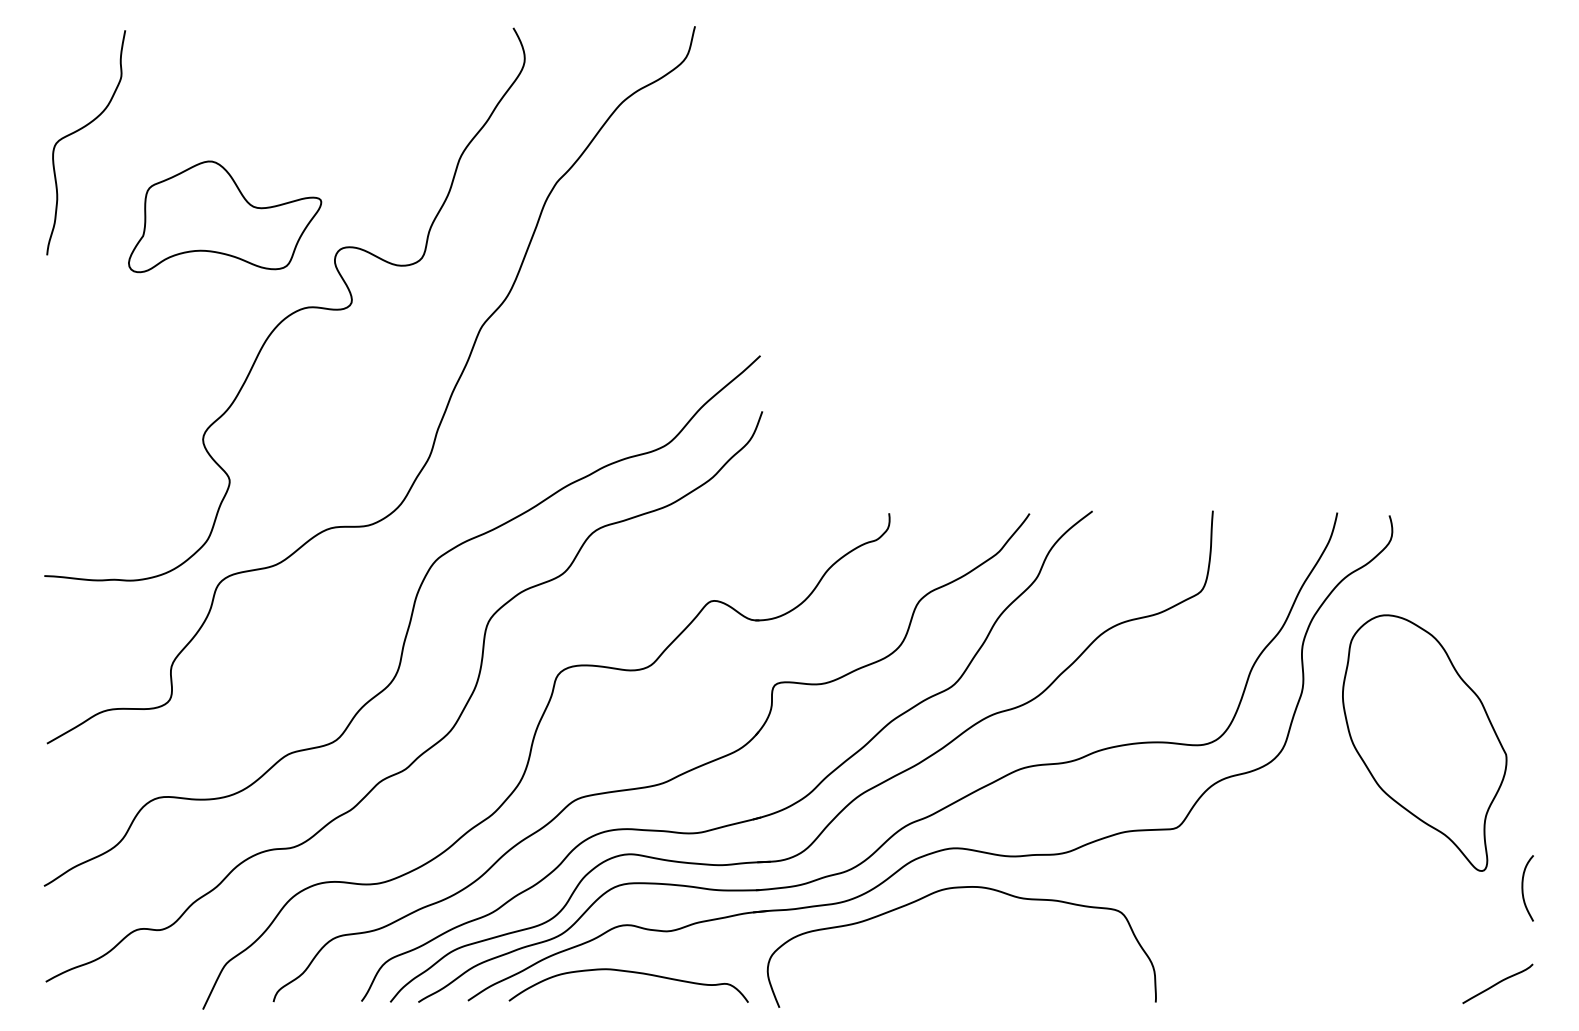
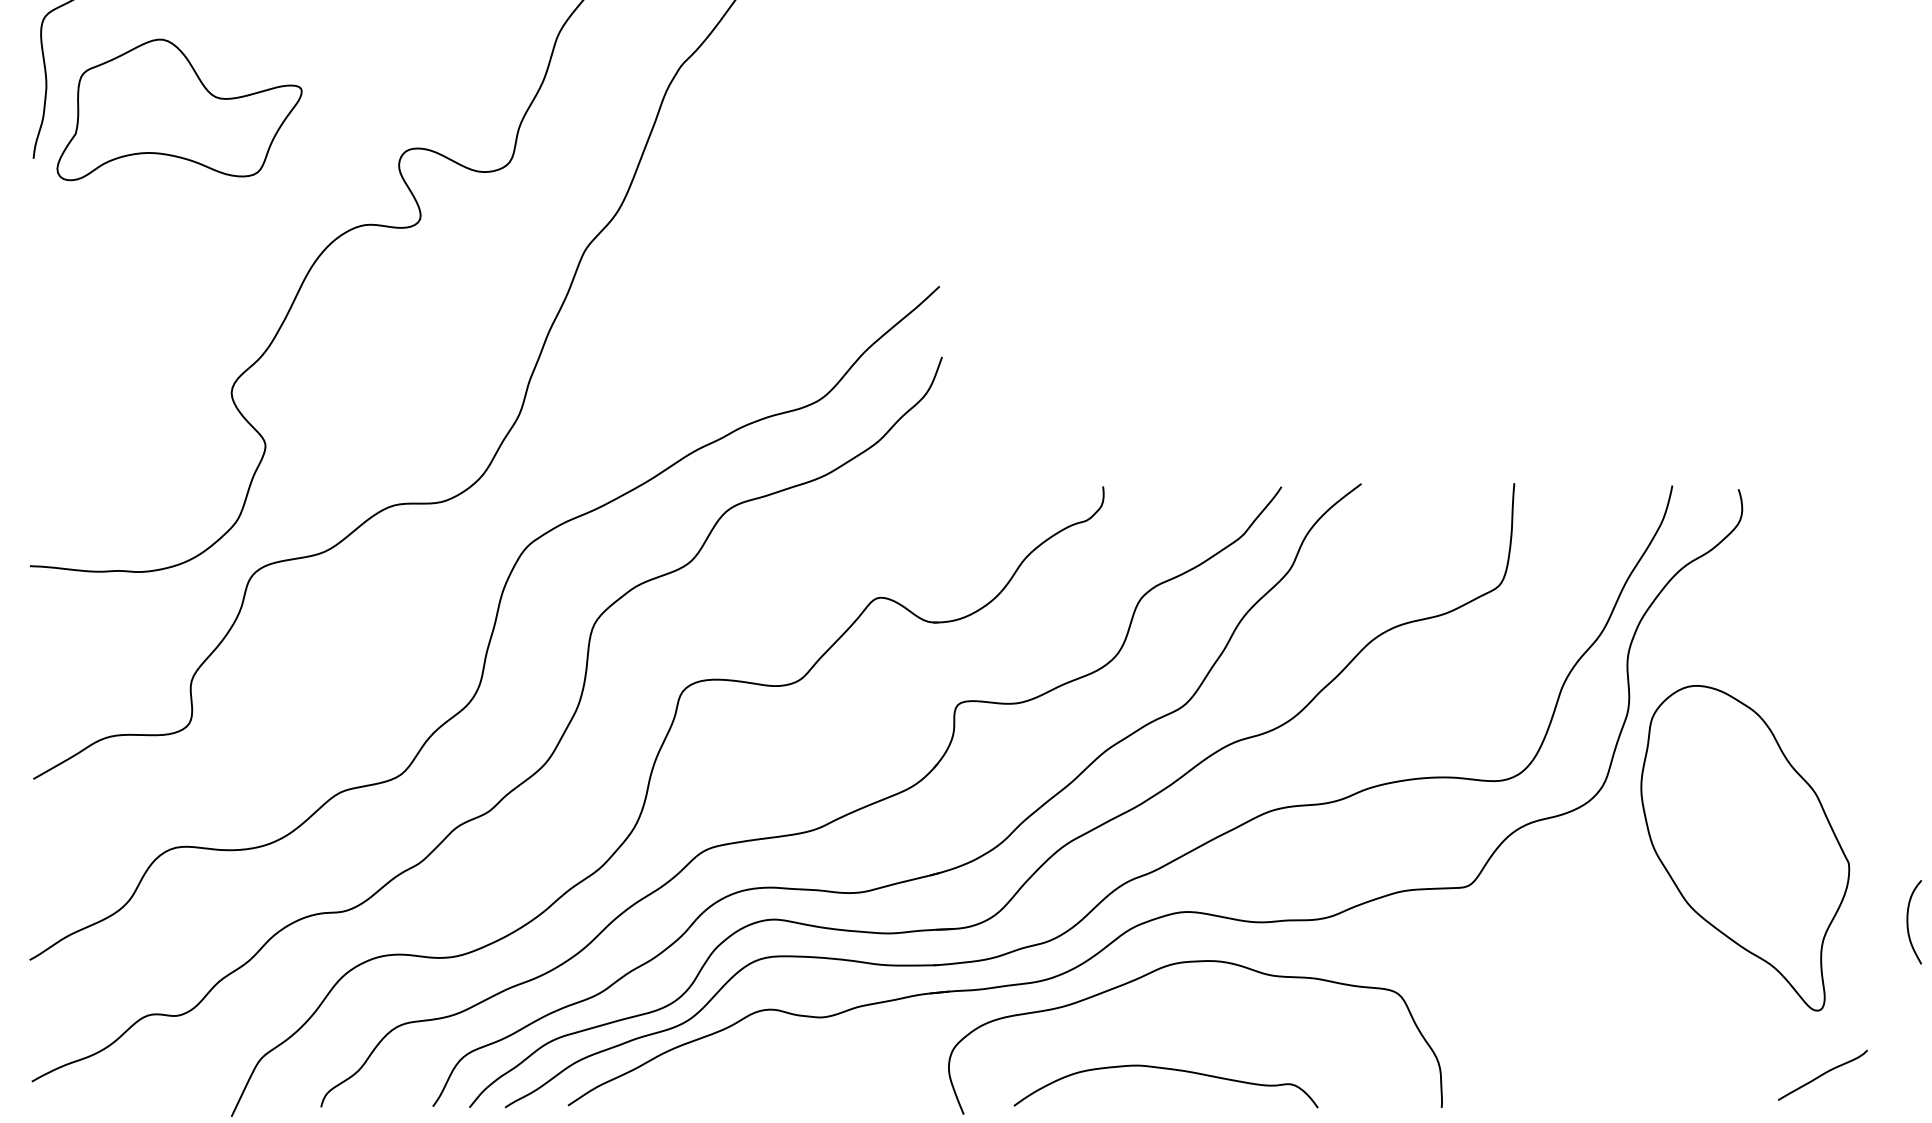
part: (225, 216) -> (180, 109), moved
part: (1424, 742) -> (1744, 847), moved
curve: (1523, 888) -> (1908, 922), moved
curve: (628, 972) -> (1165, 1069), moved
curve: (1497, 983) -> (1822, 1074), moved

